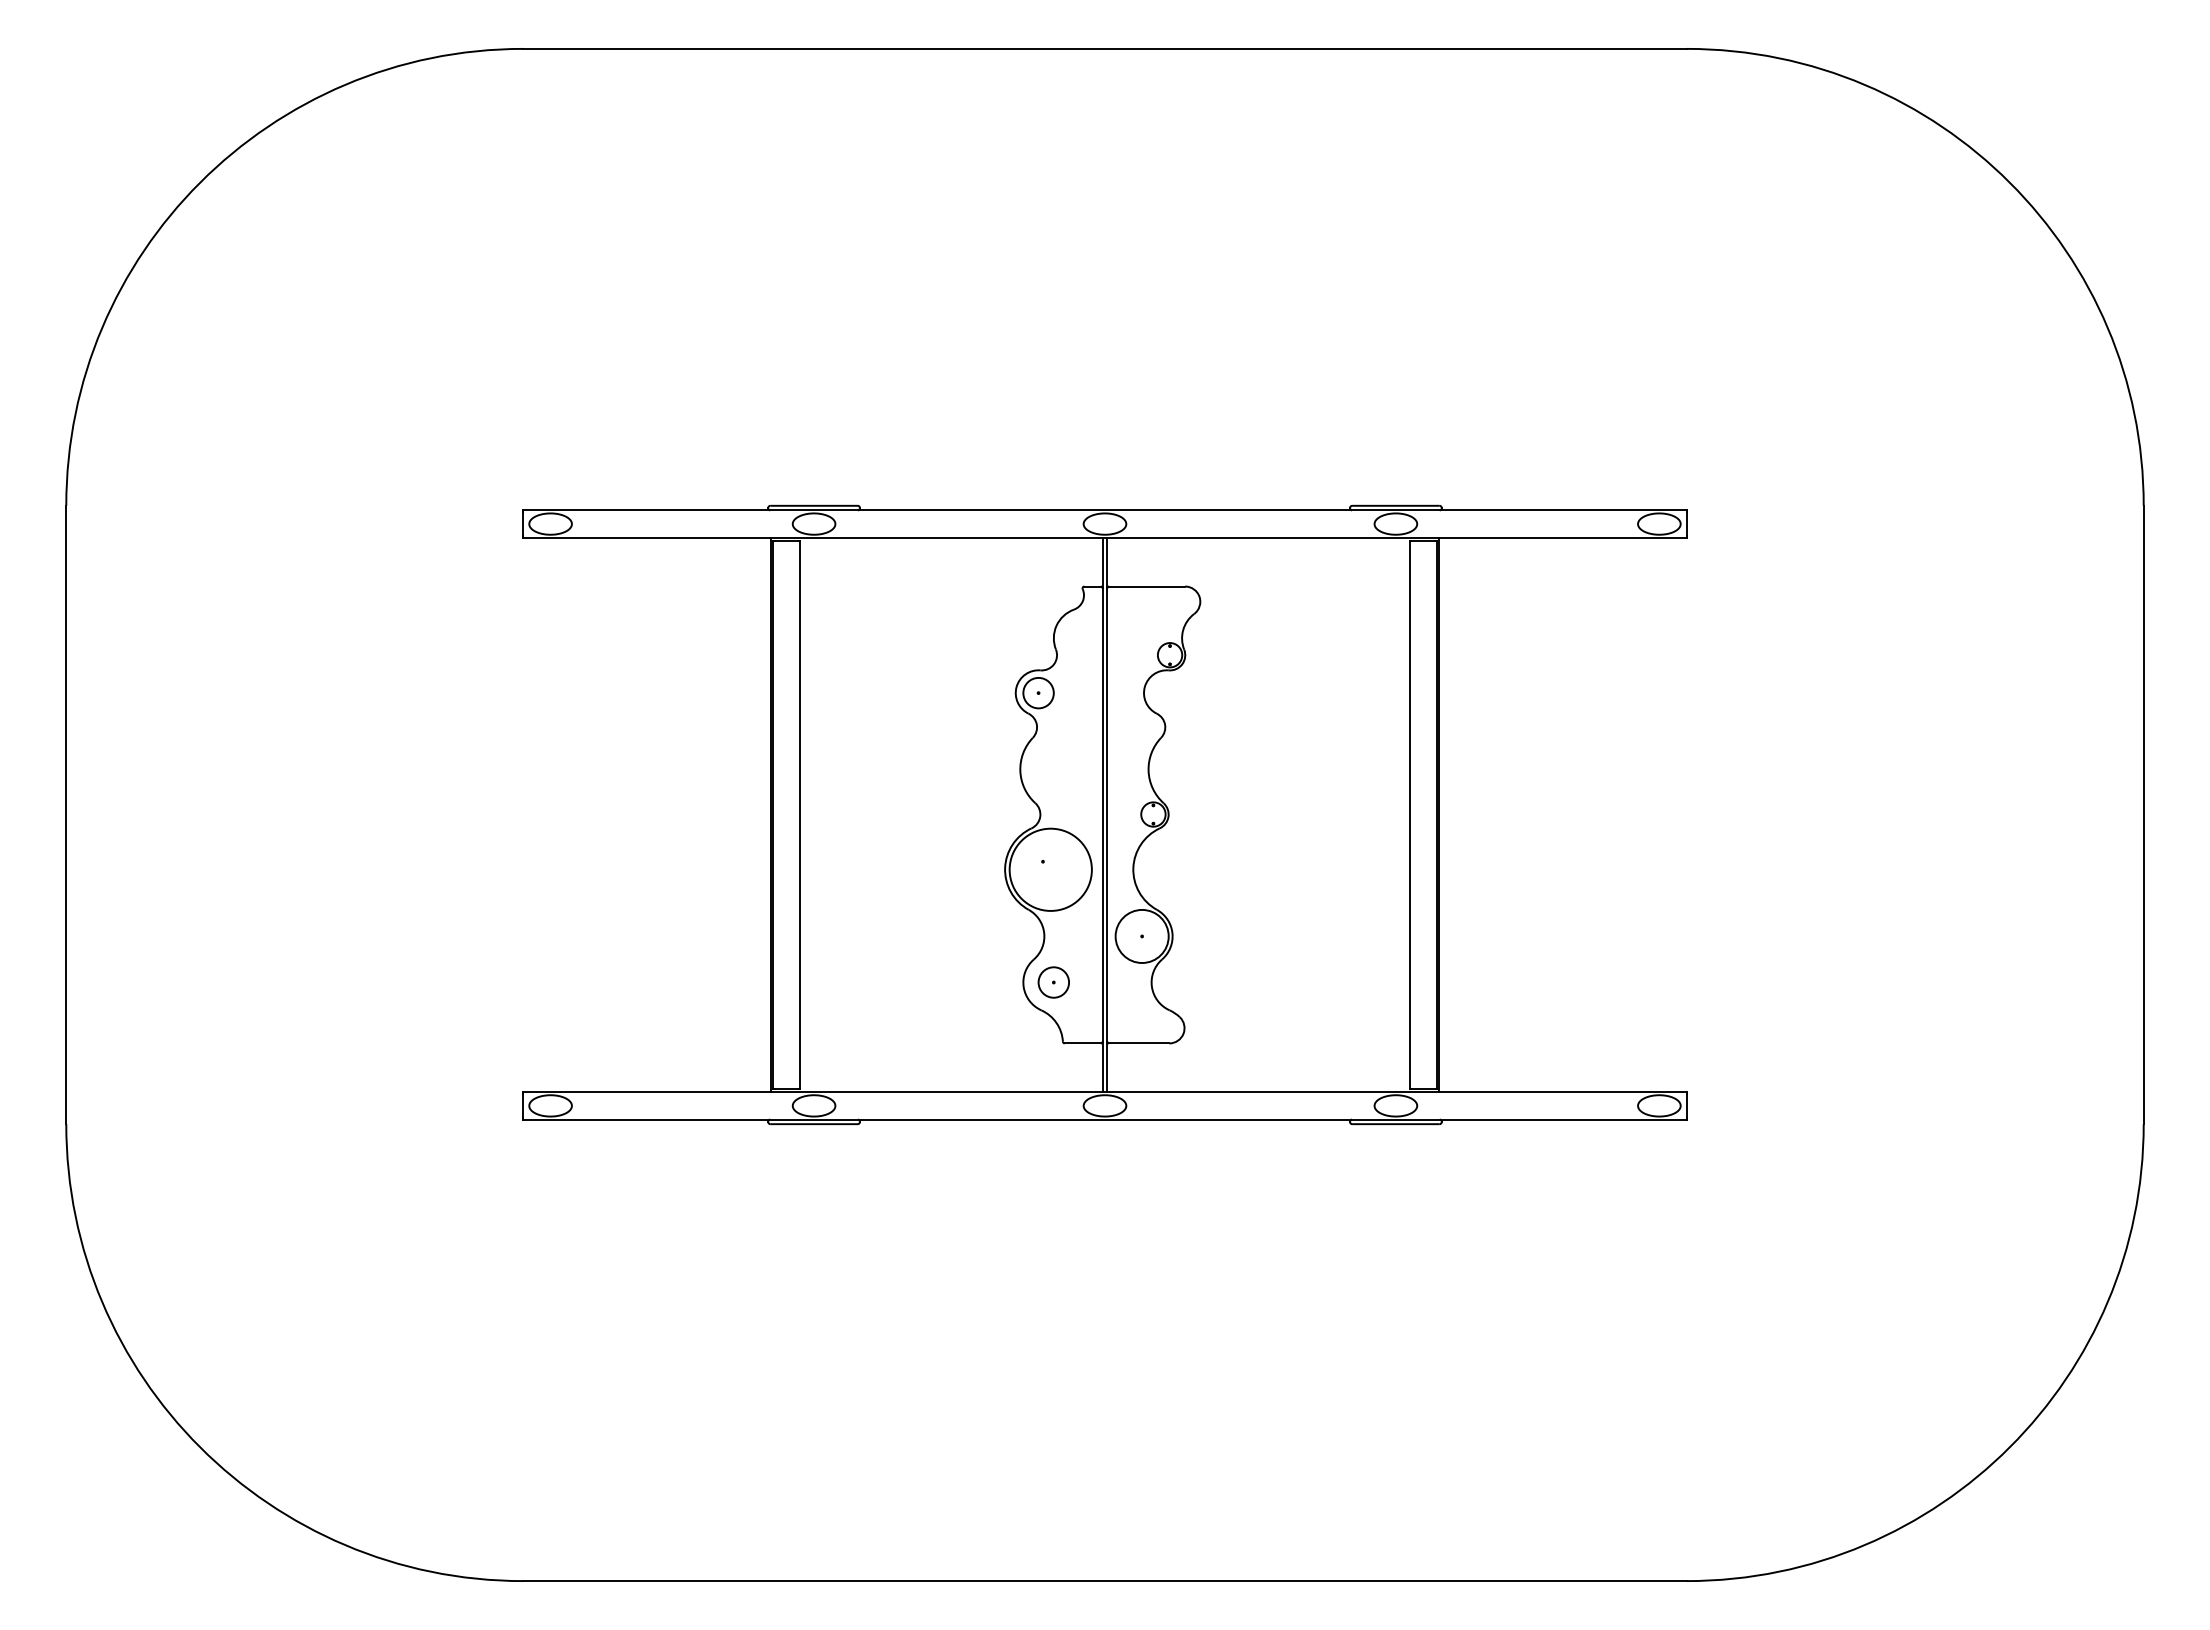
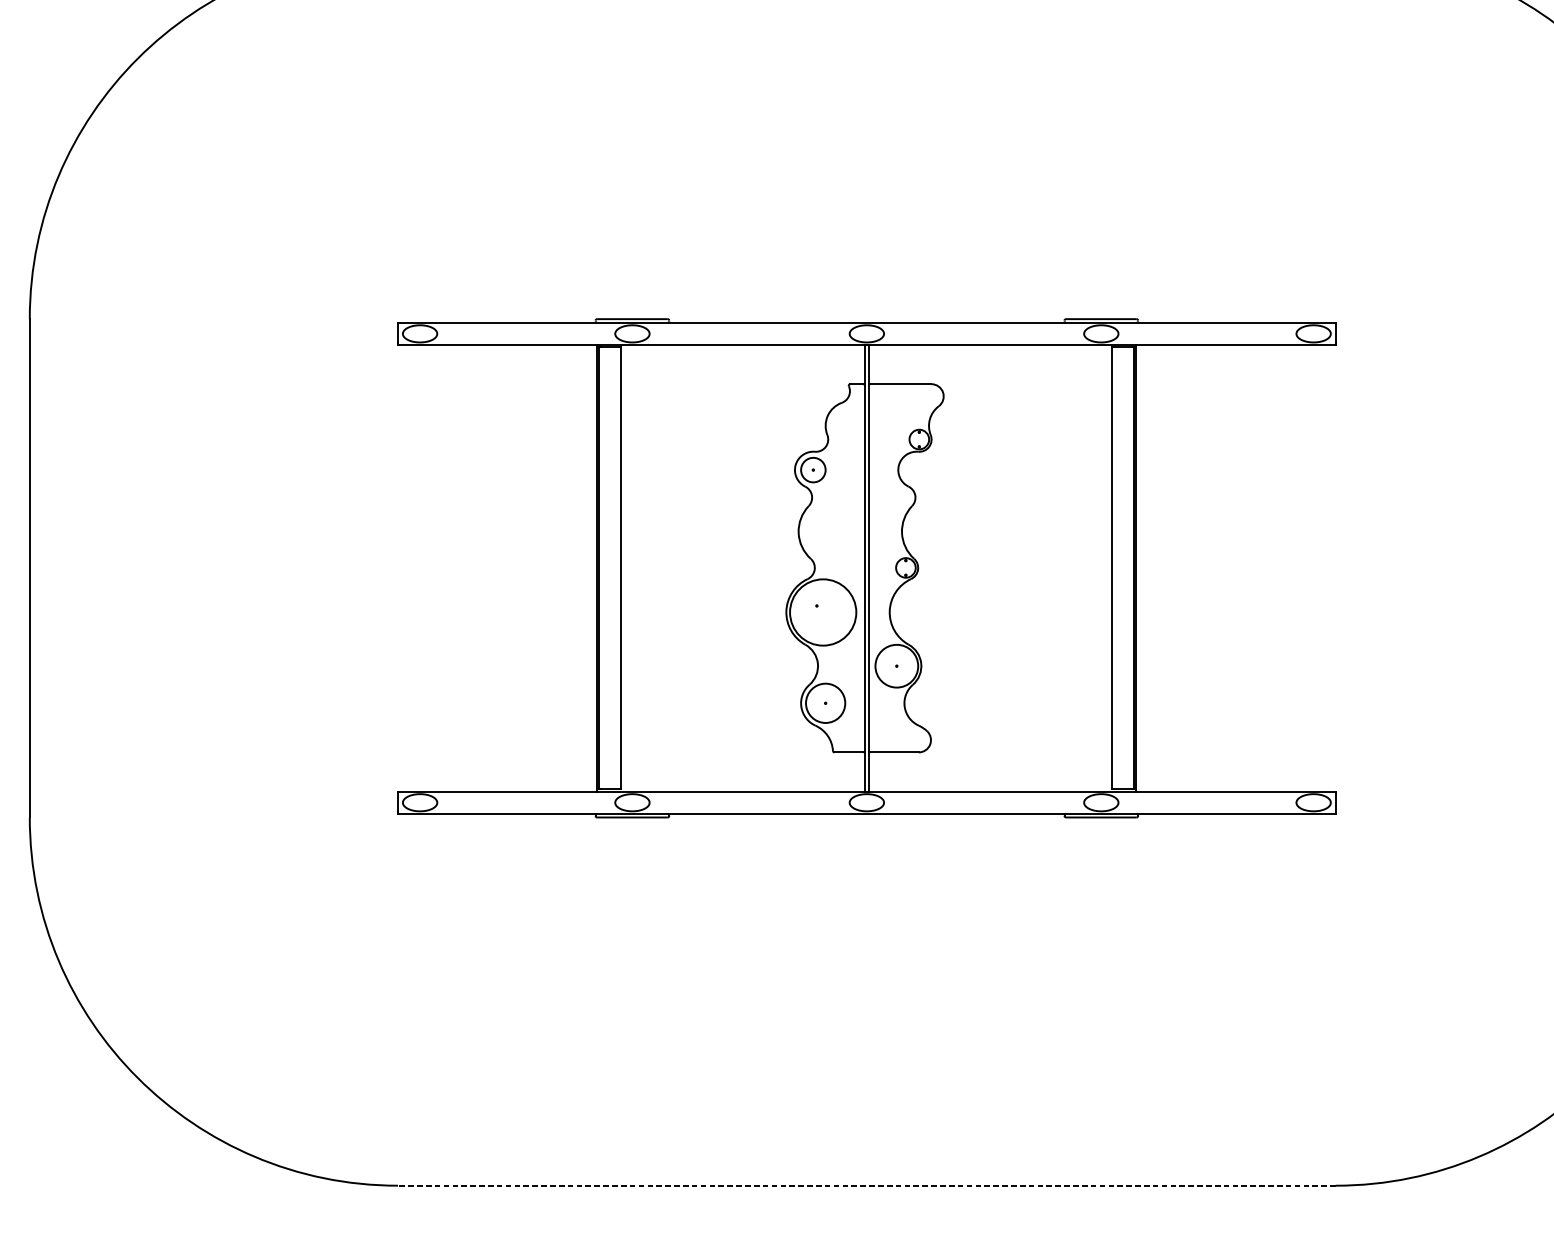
circle: (1053, 982) -> (825, 703), size x1.6
line: (1105, 1581) -> (867, 1186), solid -> dashed

